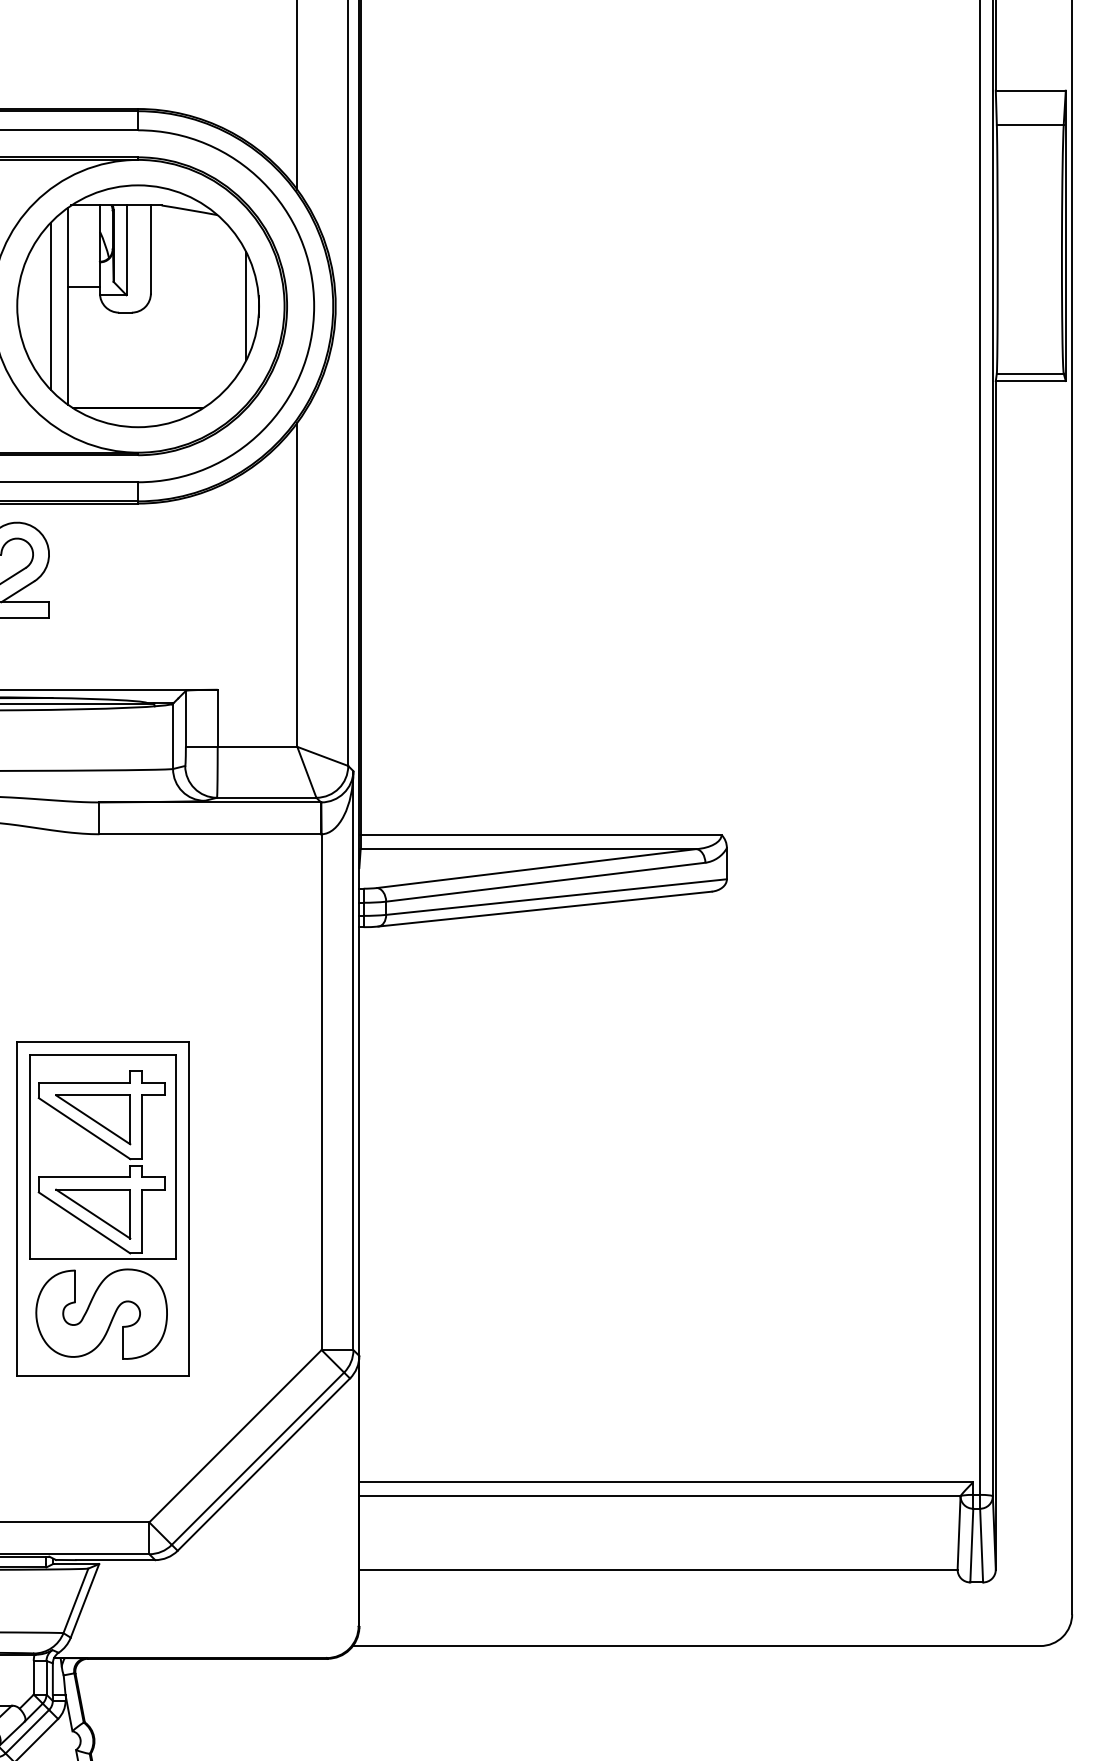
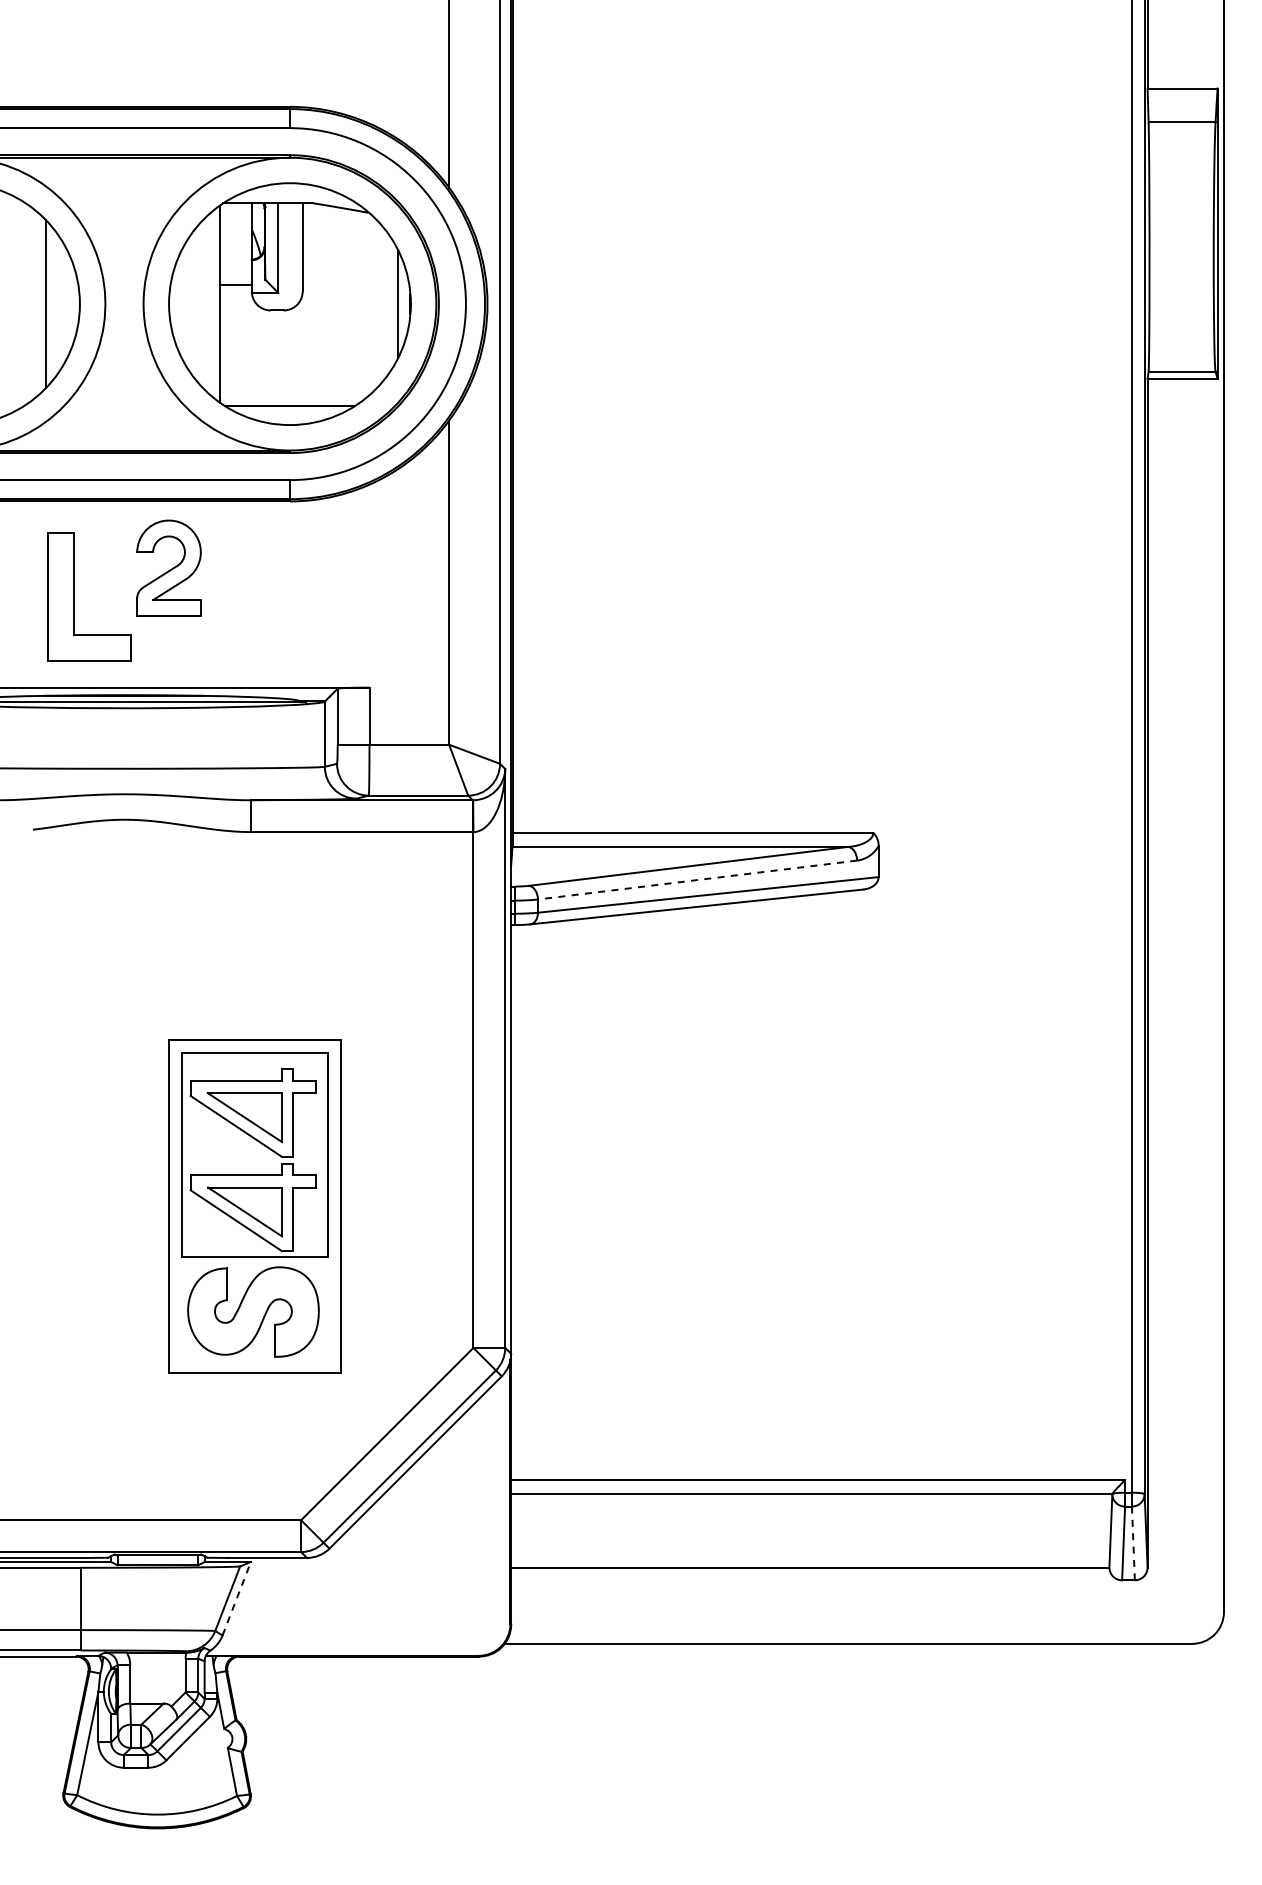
line: (50, 305) -> (202, 303), removed
line: (545, 882) -> (697, 880), solid -> dashed
line: (981, 1545) -> (1133, 1543), solid -> dashed
line: (84, 1600) -> (236, 1598), solid -> dashed

